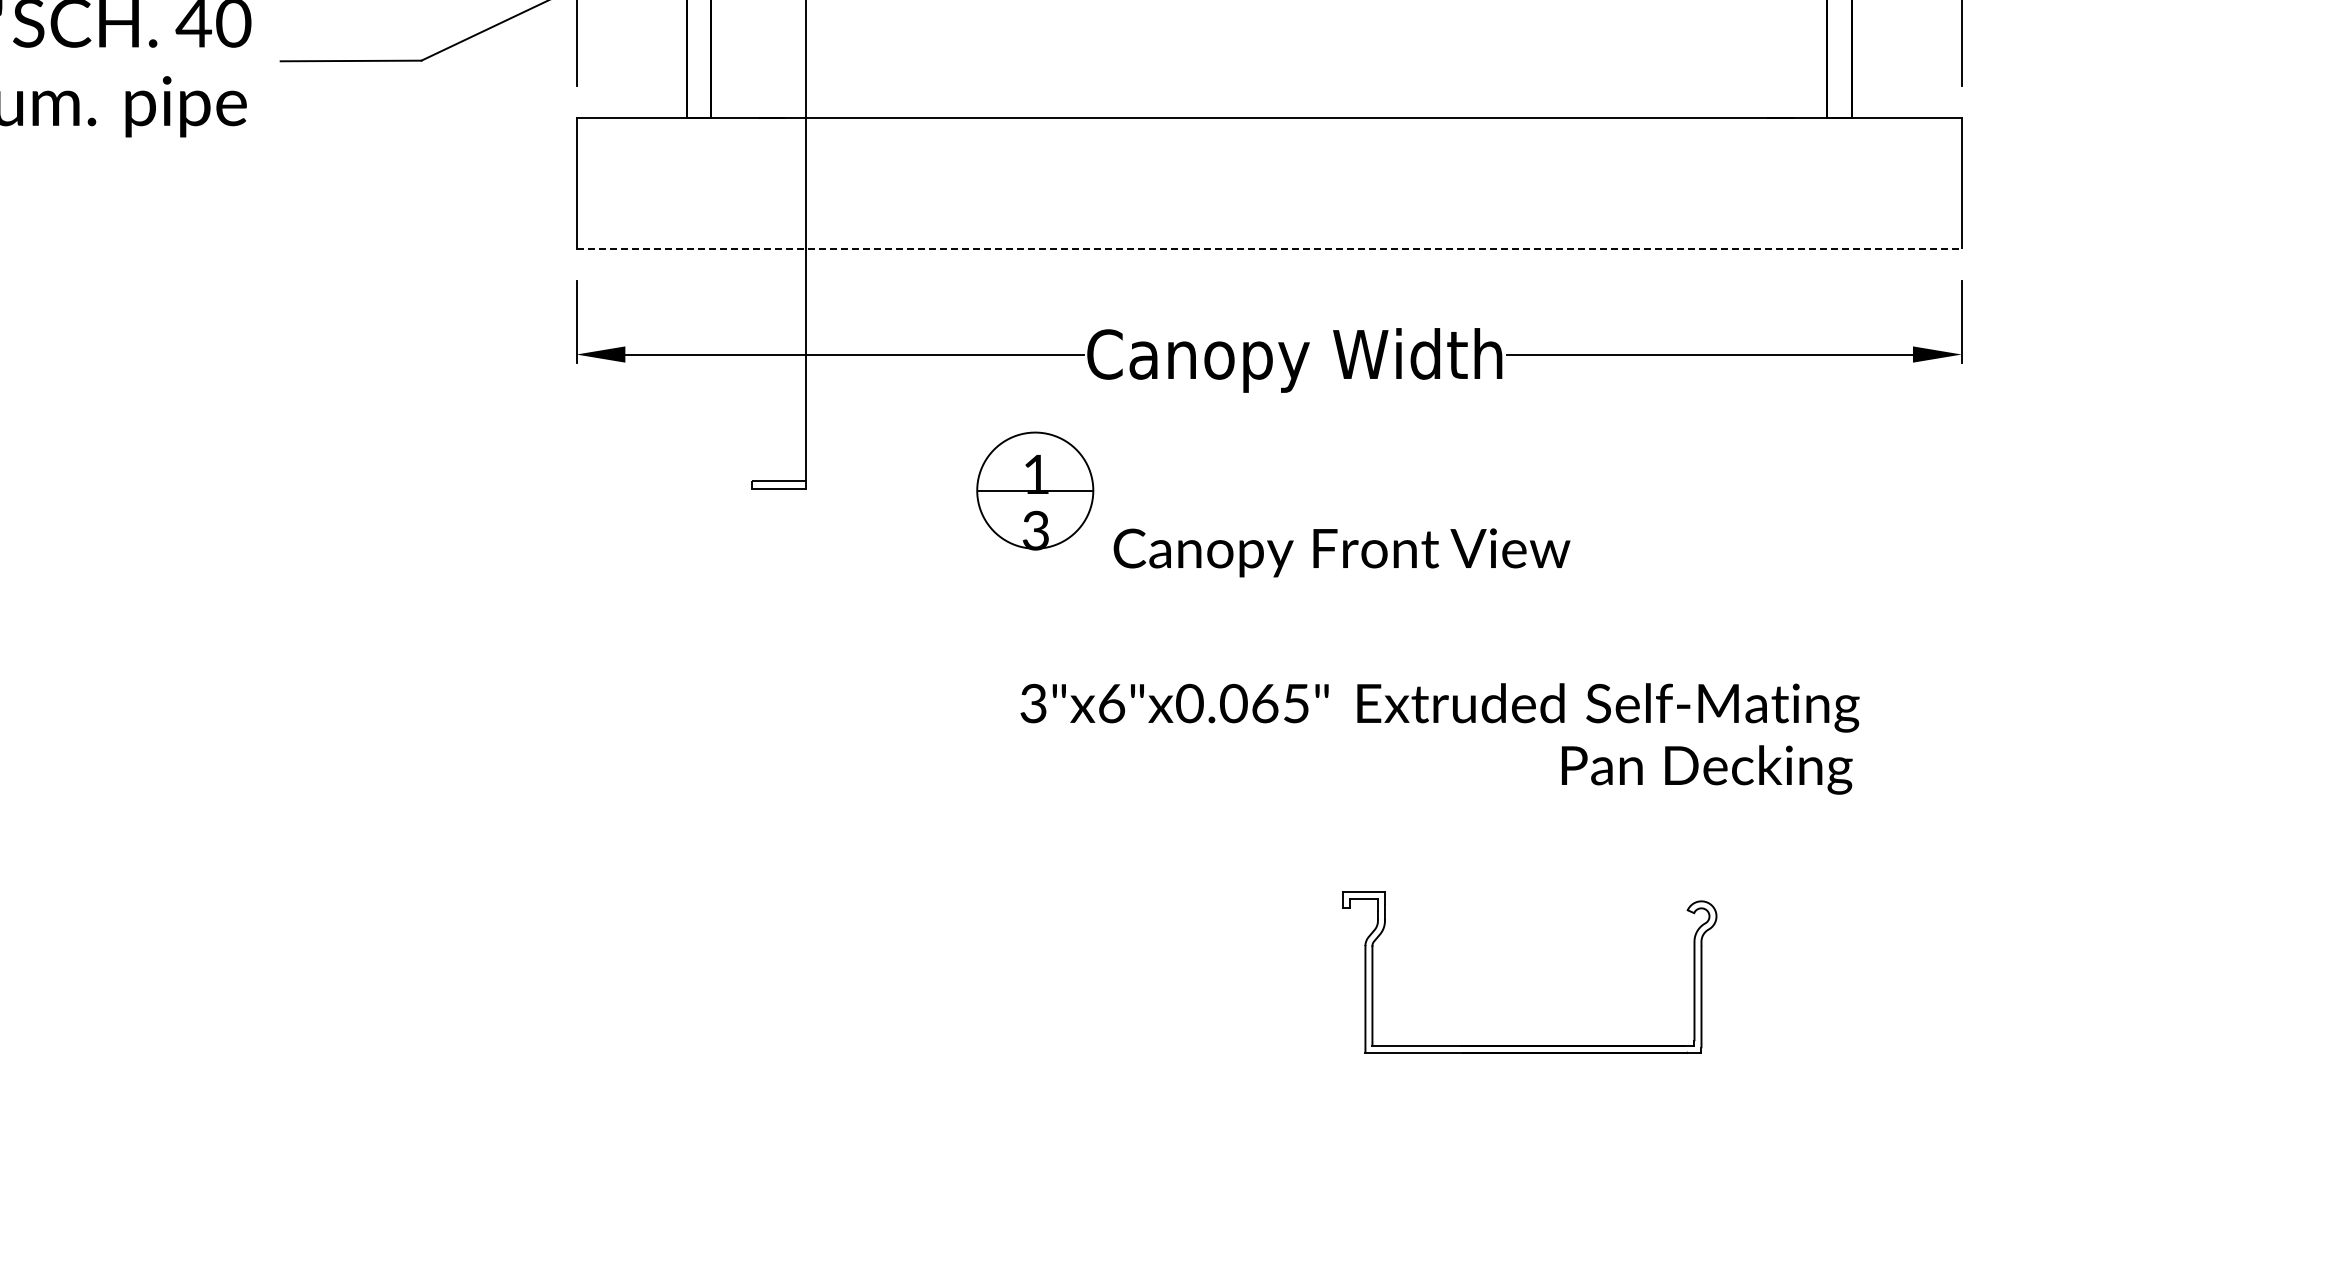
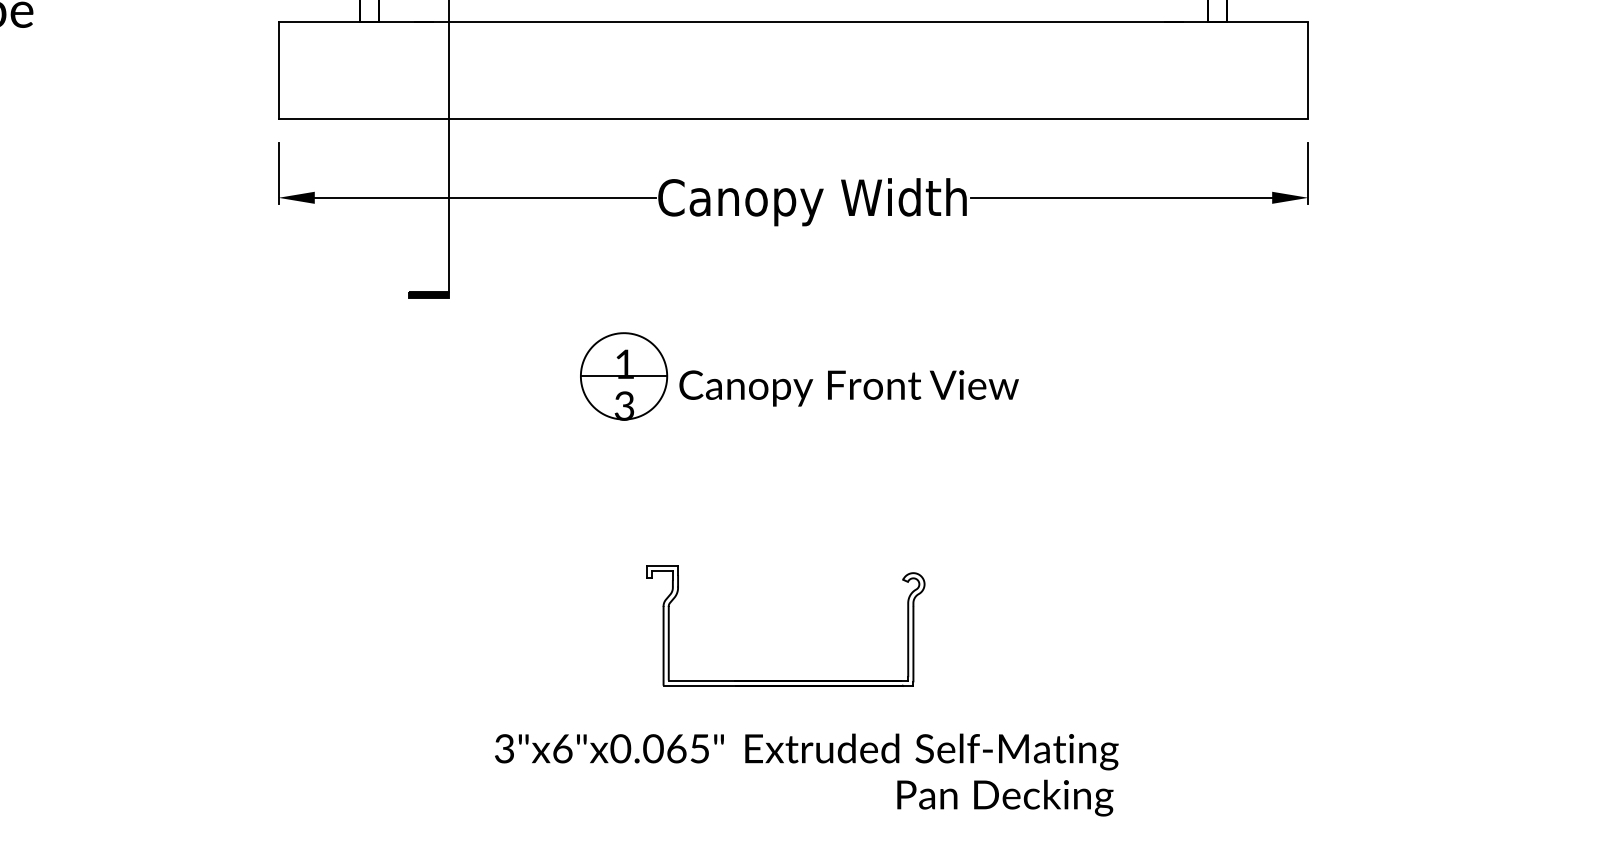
line: (1269, 248) -> (793, 118), dashed -> solid
fill: (778, 484) -> (428, 294), added
part: (1035, 490) -> (624, 376), moved
text: (1341, 552) -> (848, 388), moved
text: (1439, 738) -> (806, 774), moved
part: (1529, 1045) -> (785, 680), moved

